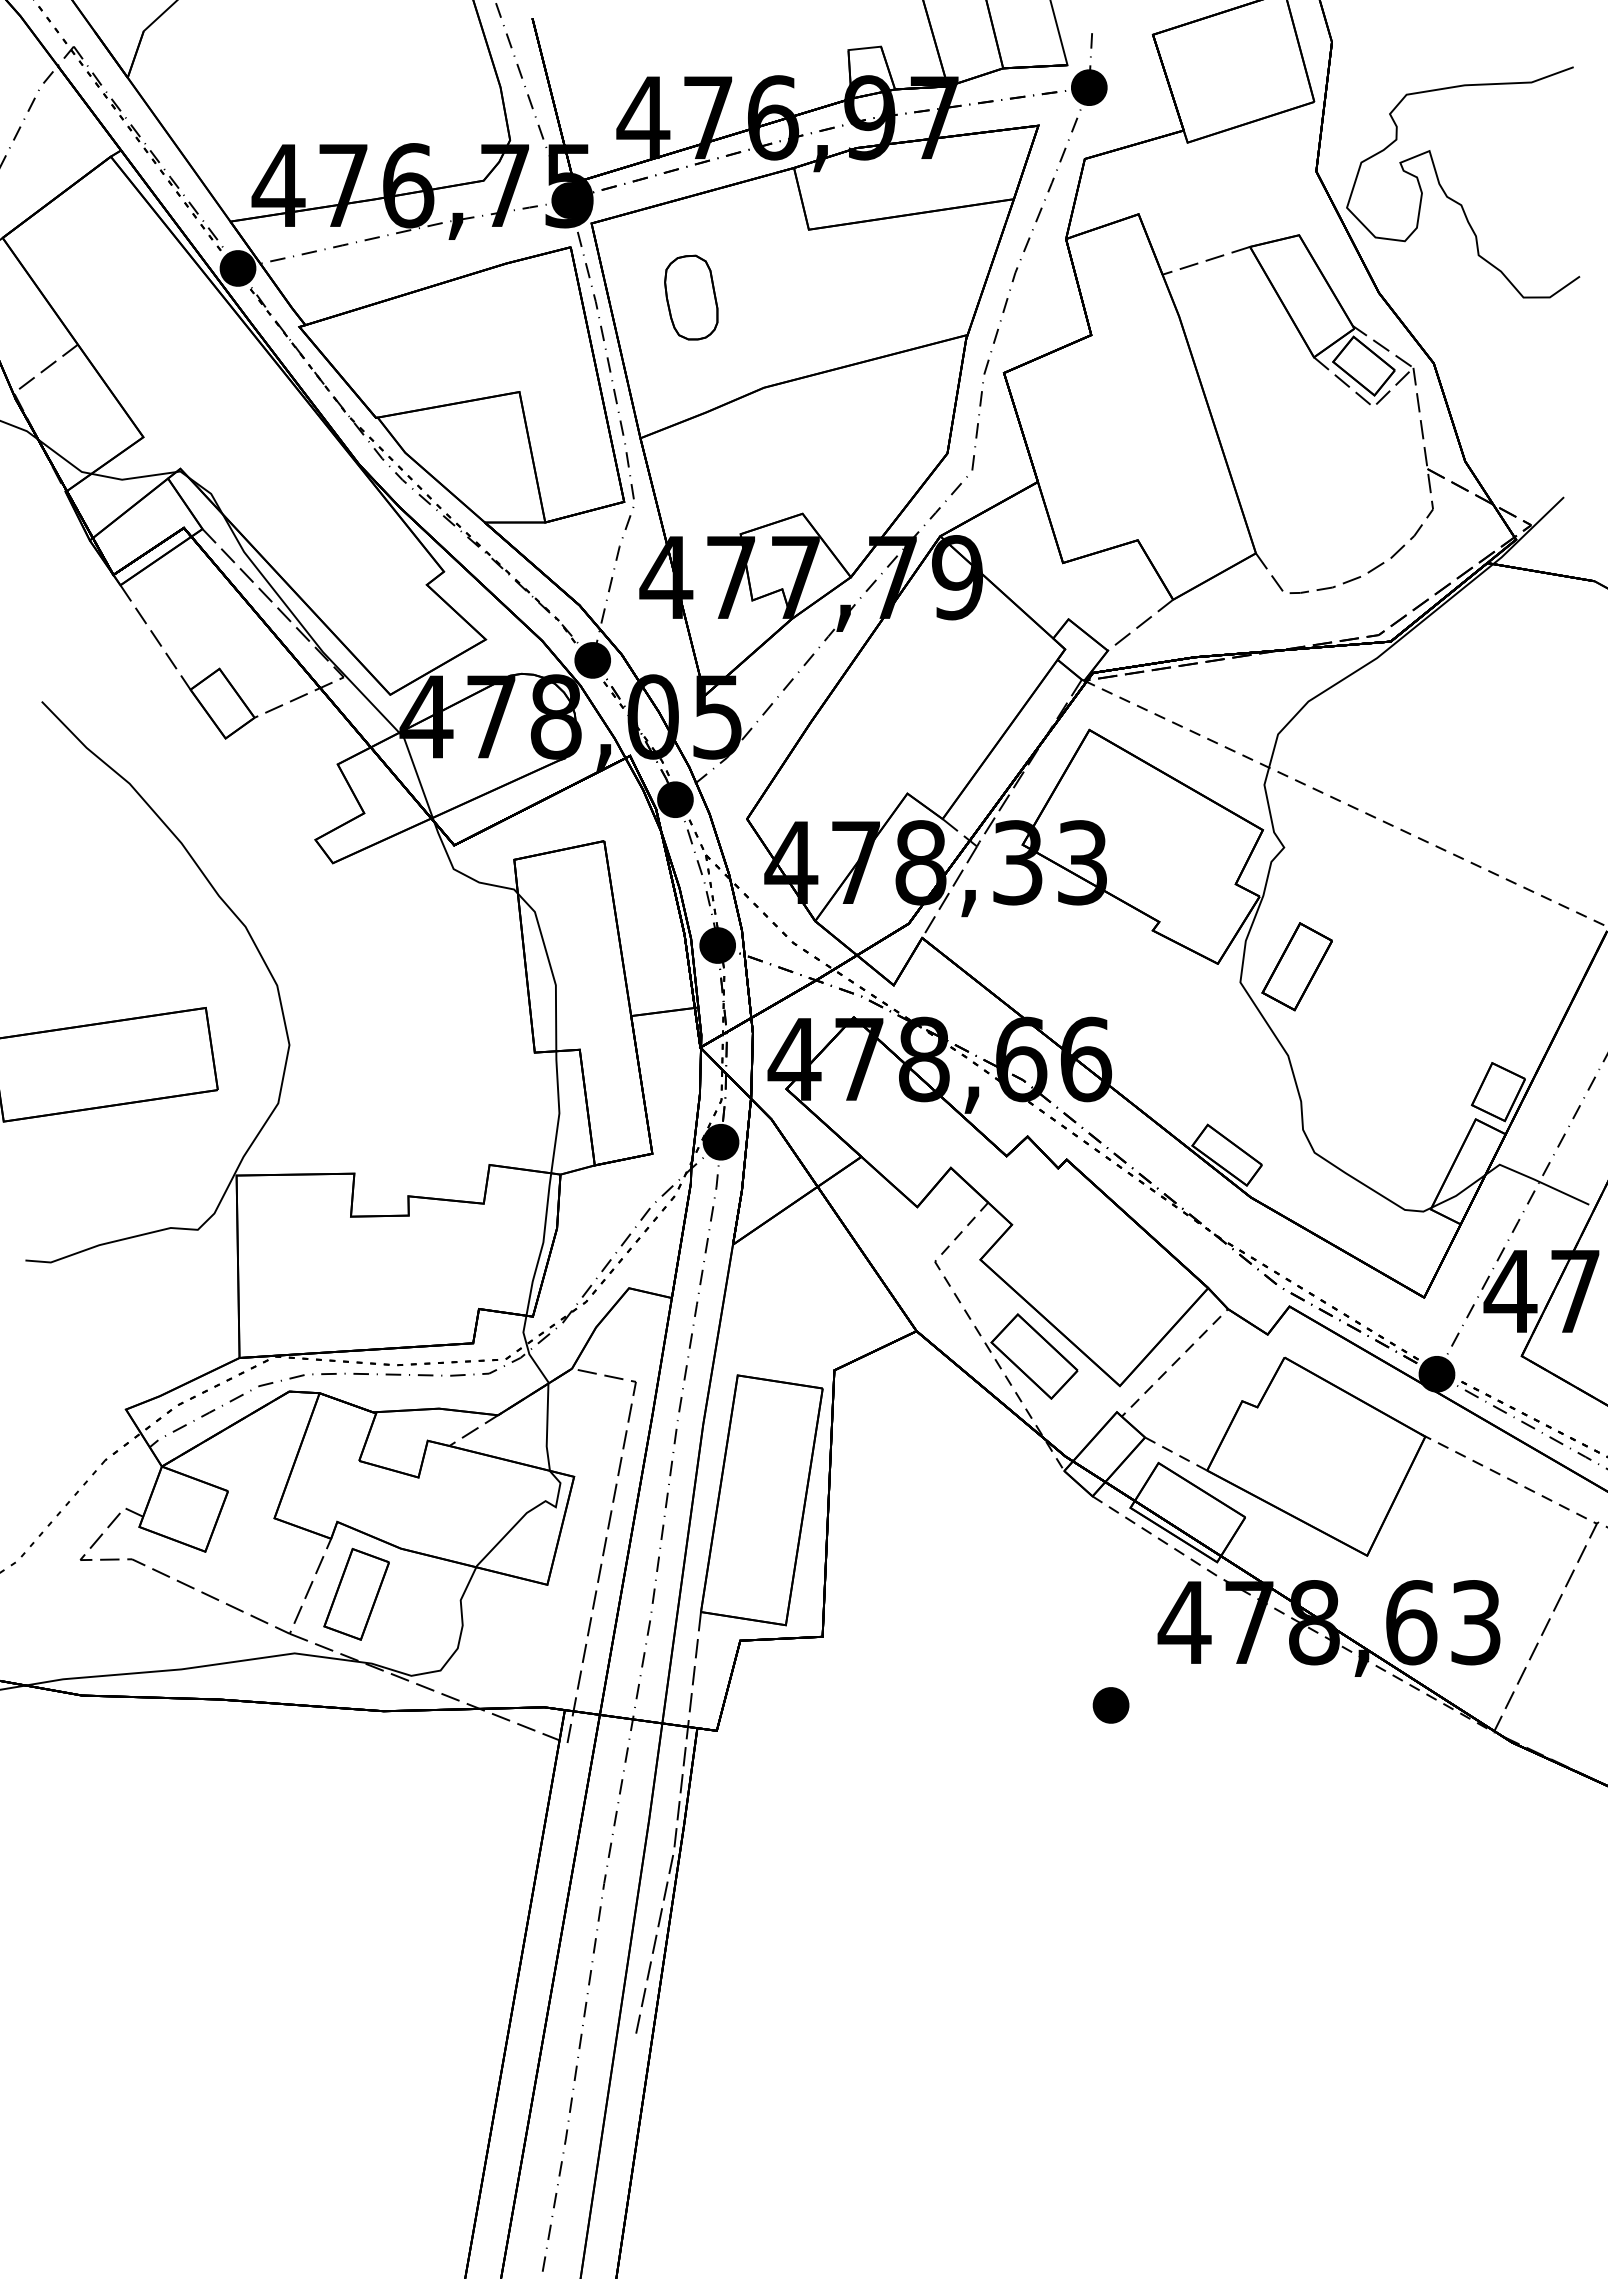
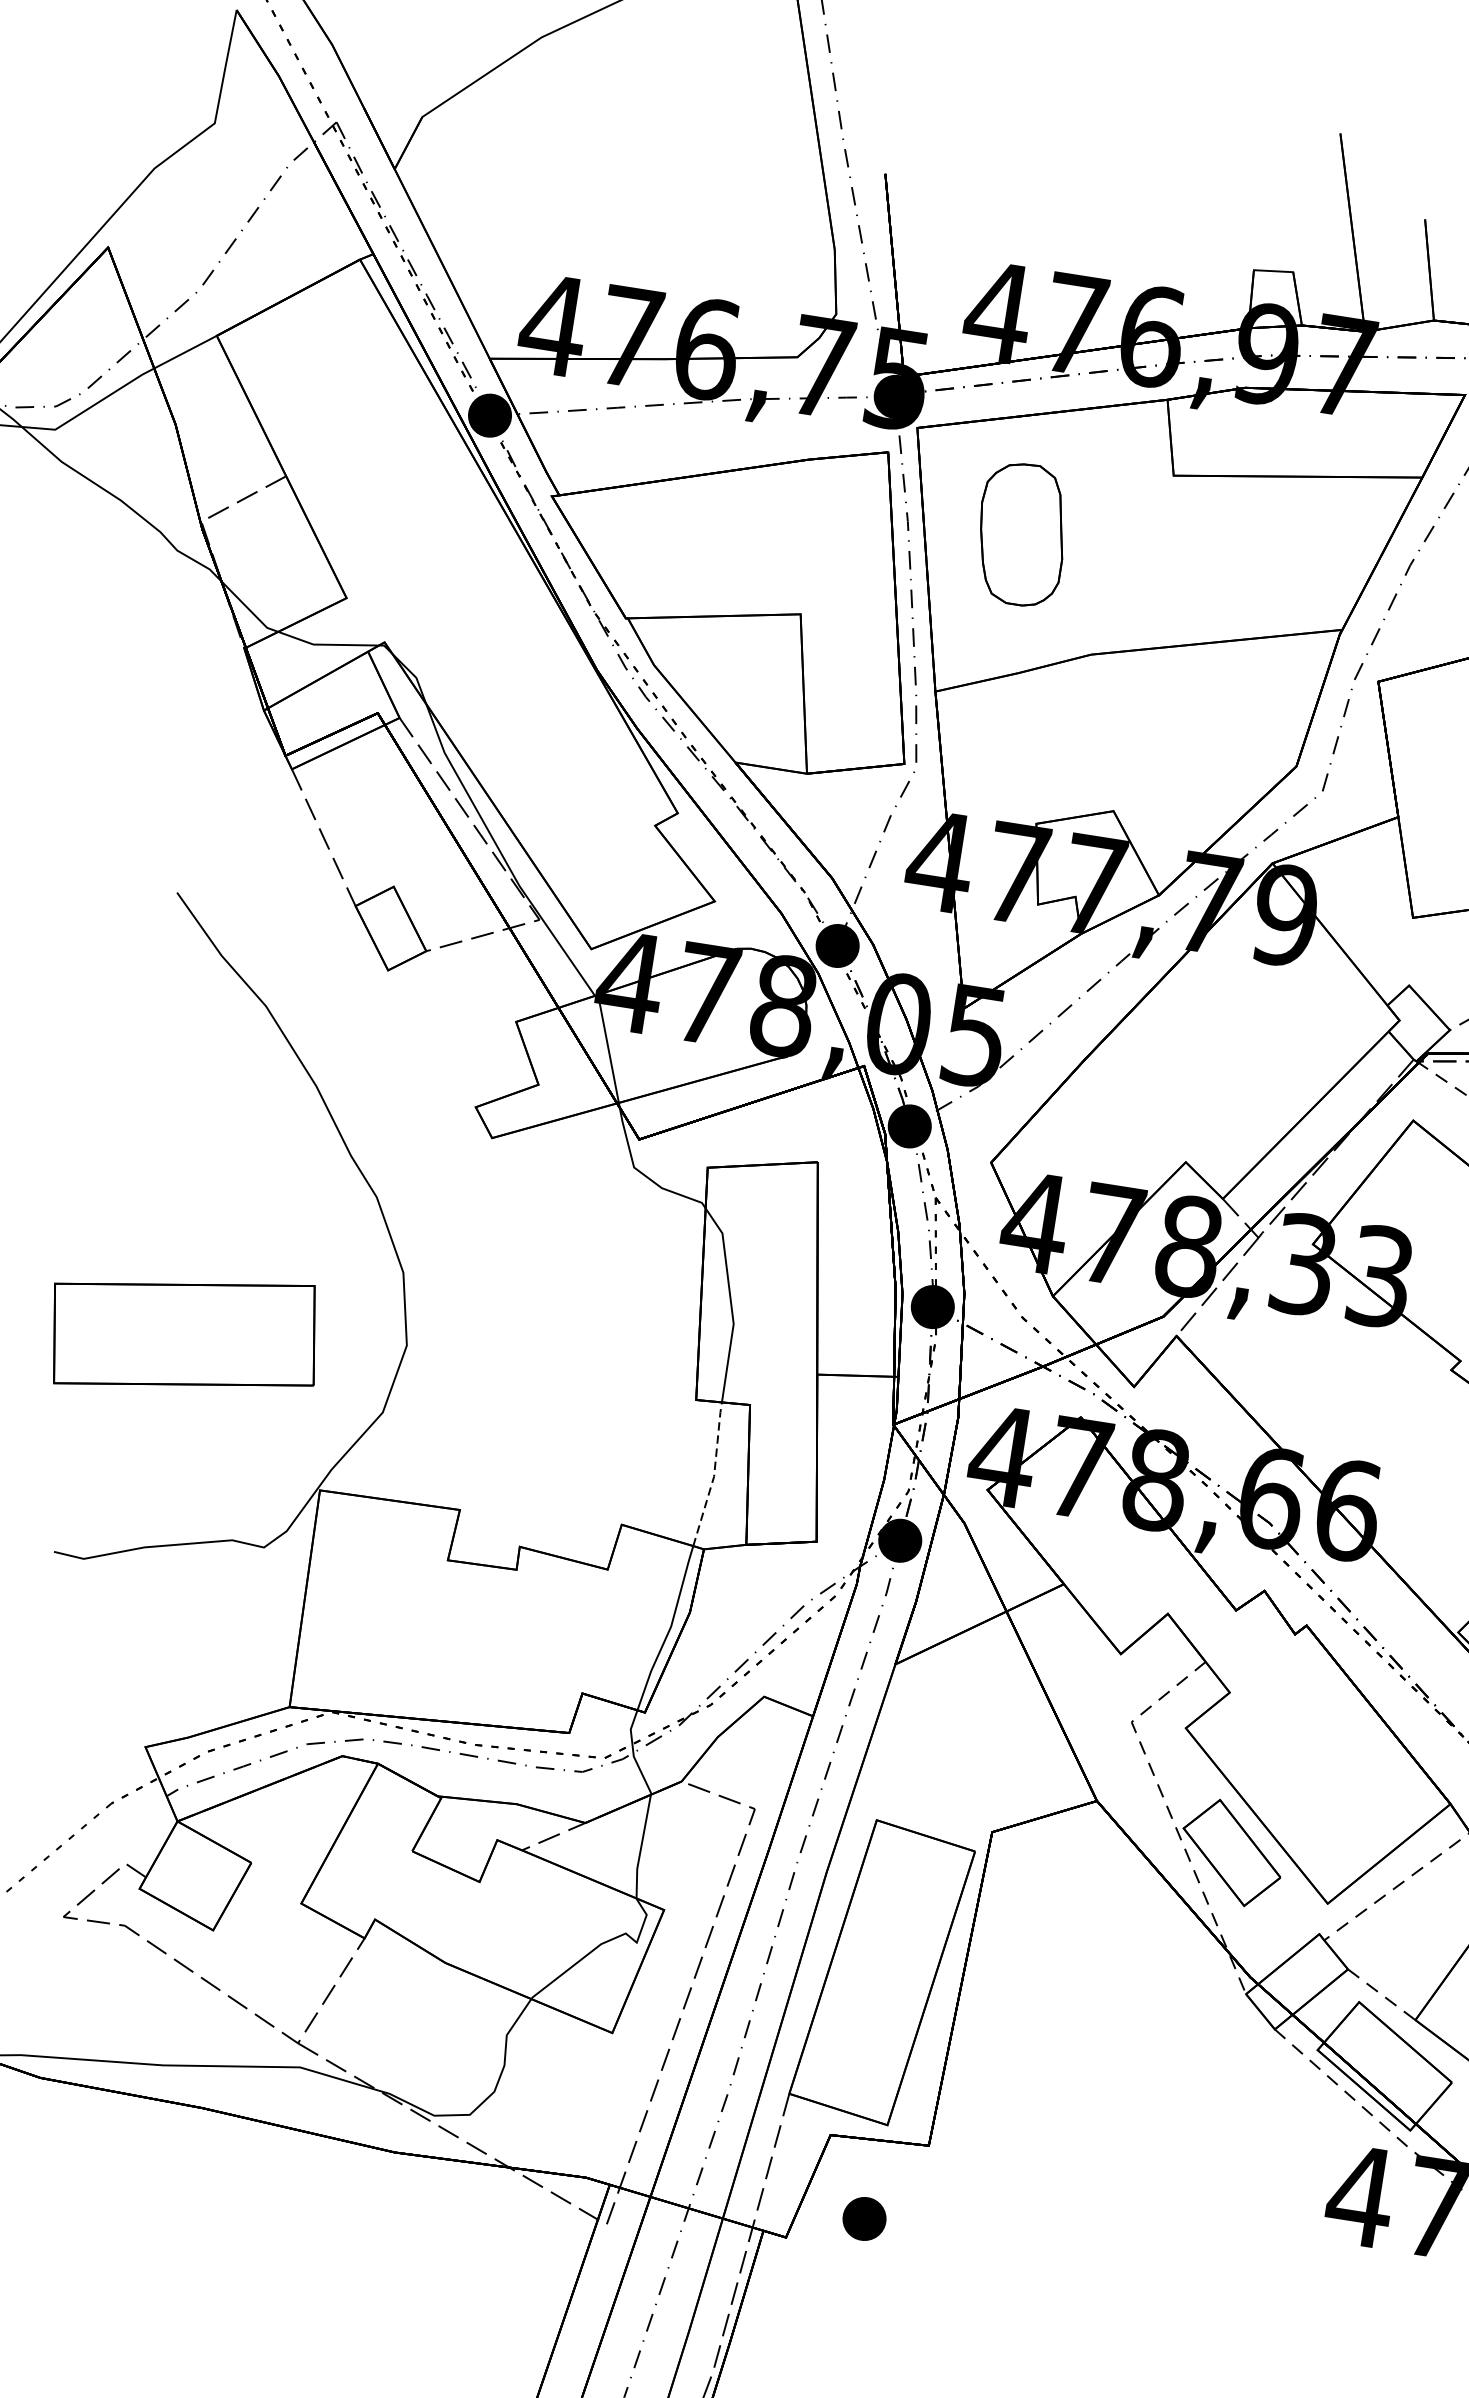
part: (691, 297) -> (1022, 534), size x1.4
line: (559, 1112) -> (714, 1475), solid -> dashed
part: (356, 1593) -> (384, 2007), removed
part: (1110, 1705) -> (863, 2218), moved

